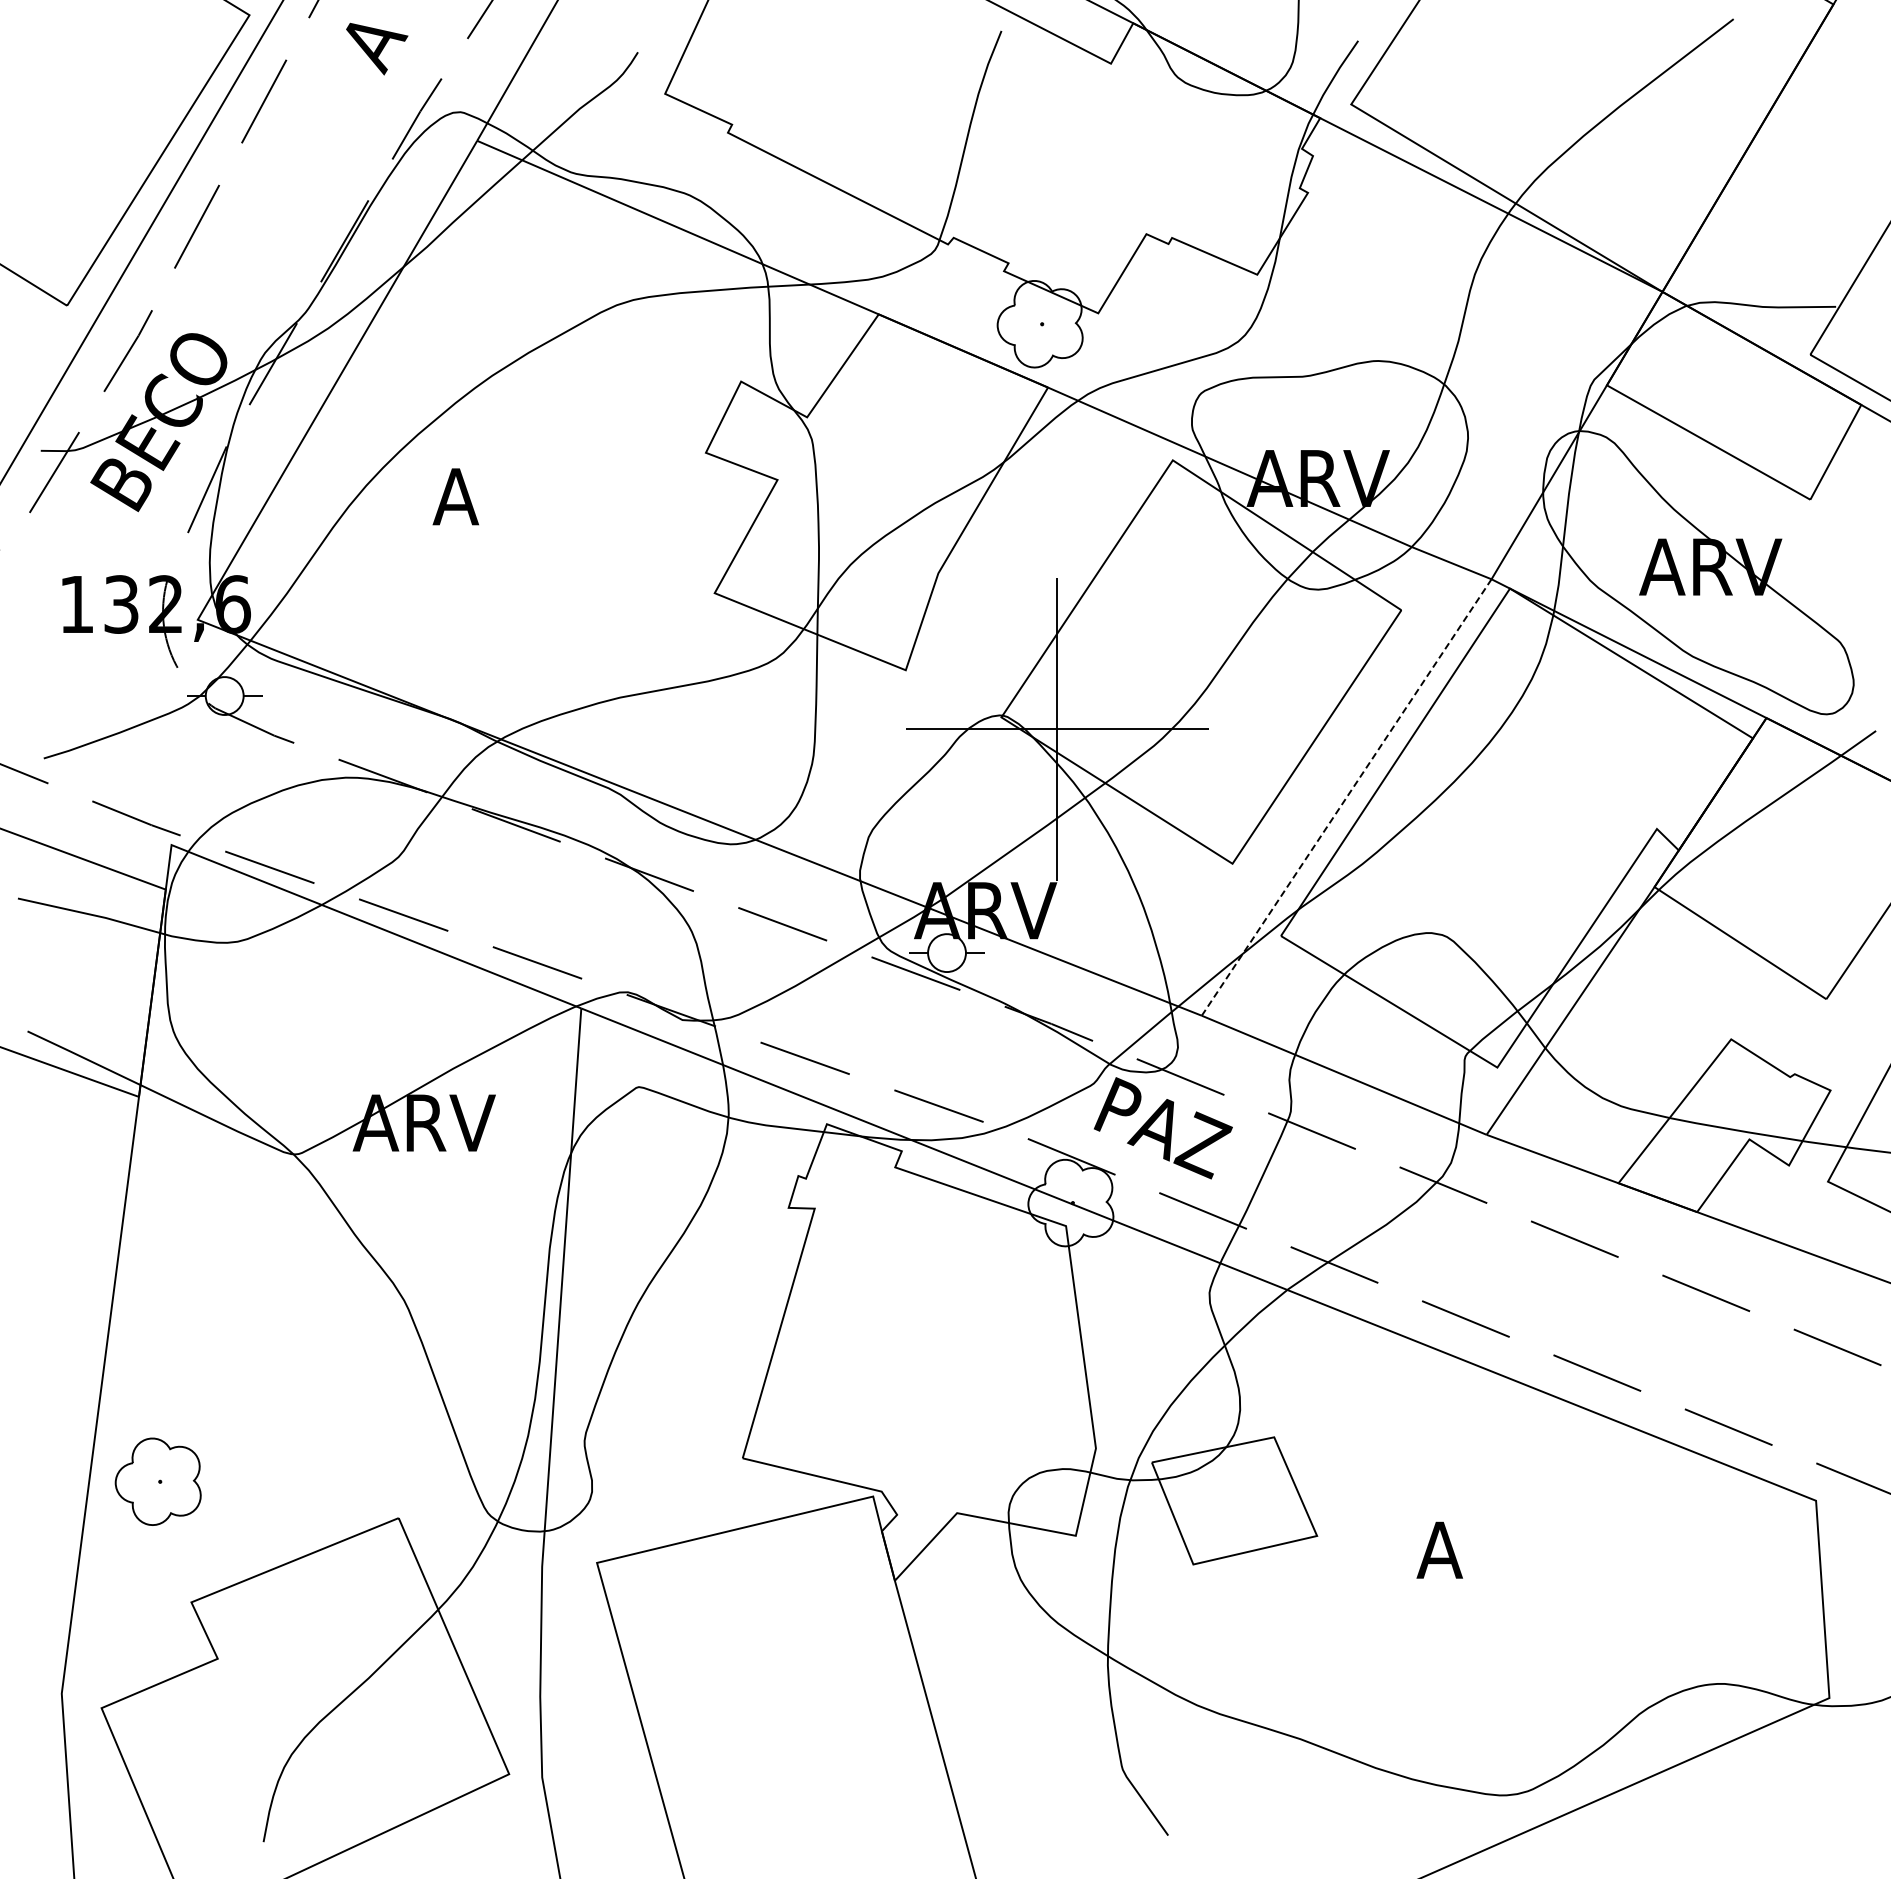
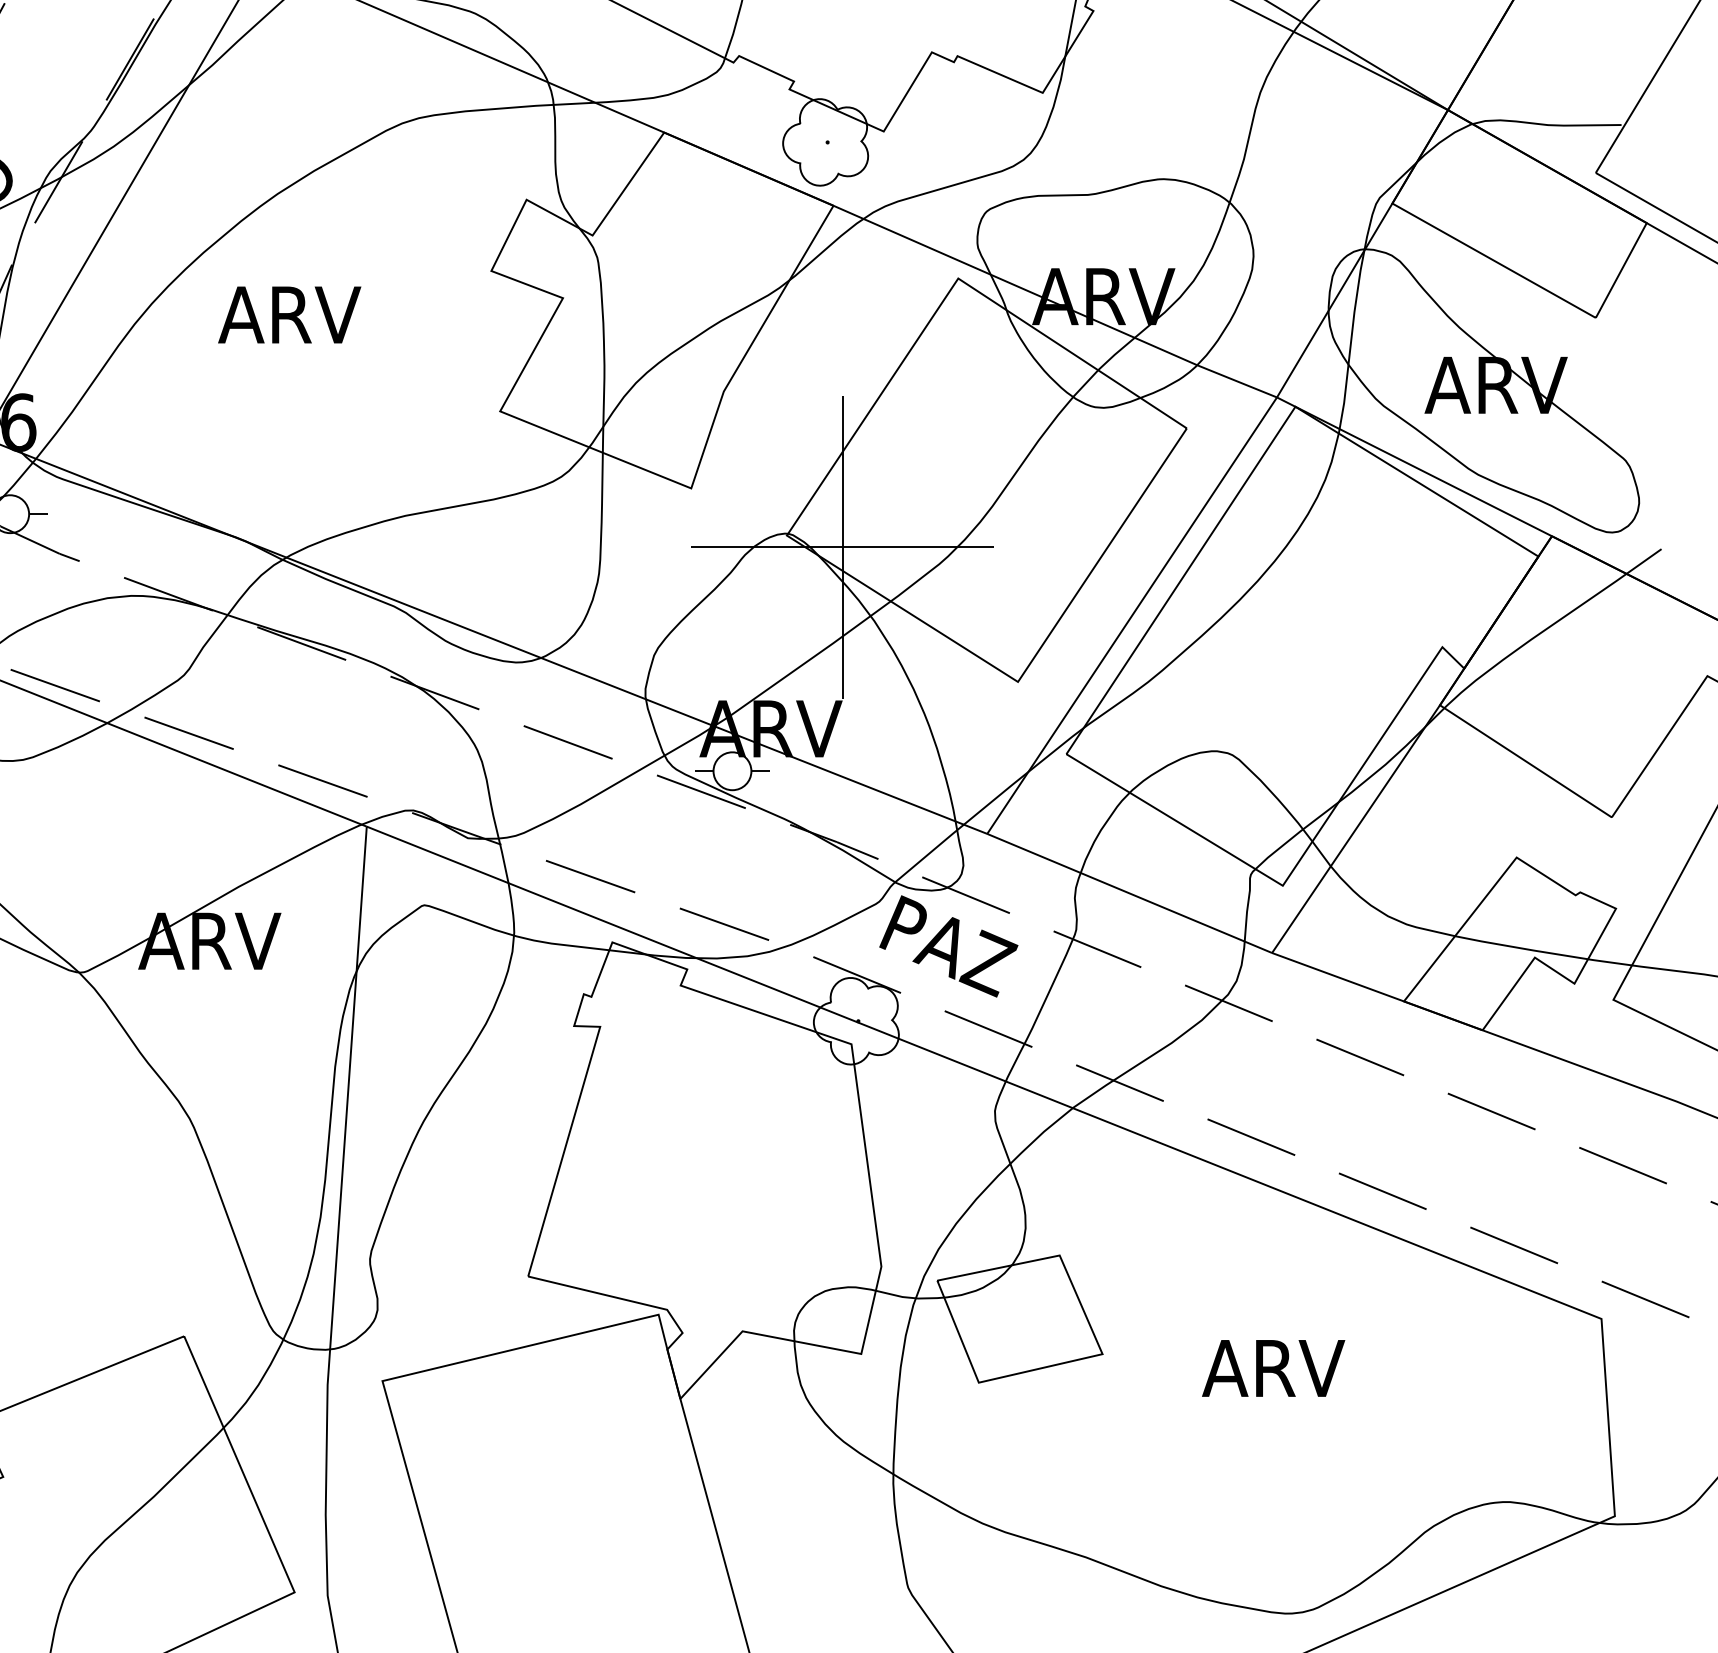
text: (530, 496) -> (315, 314), A -> ARV
line: (1346, 797) -> (1131, 615), dashed -> solid
text: (1514, 1549) -> (1299, 1367), A -> ARV

